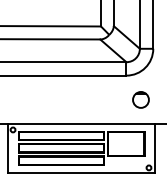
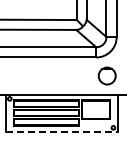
circle: (141, 99) -> (107, 75), size x1.4
line: (82, 174) -> (62, 132), solid -> dashed

